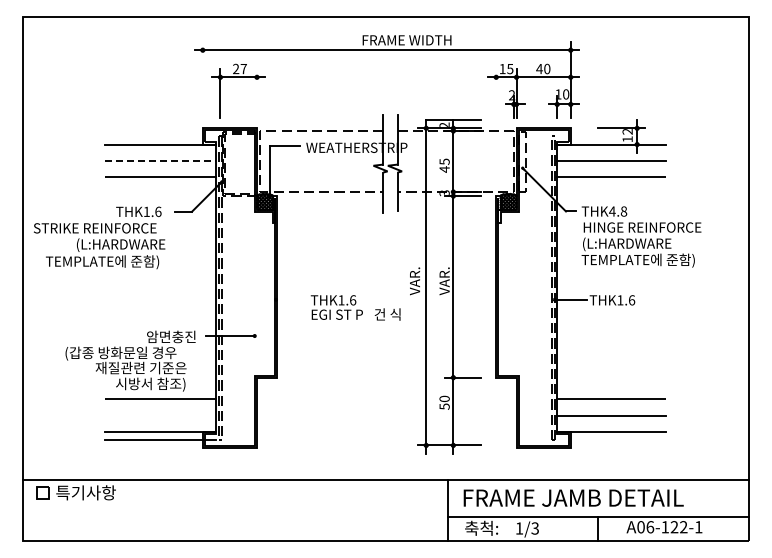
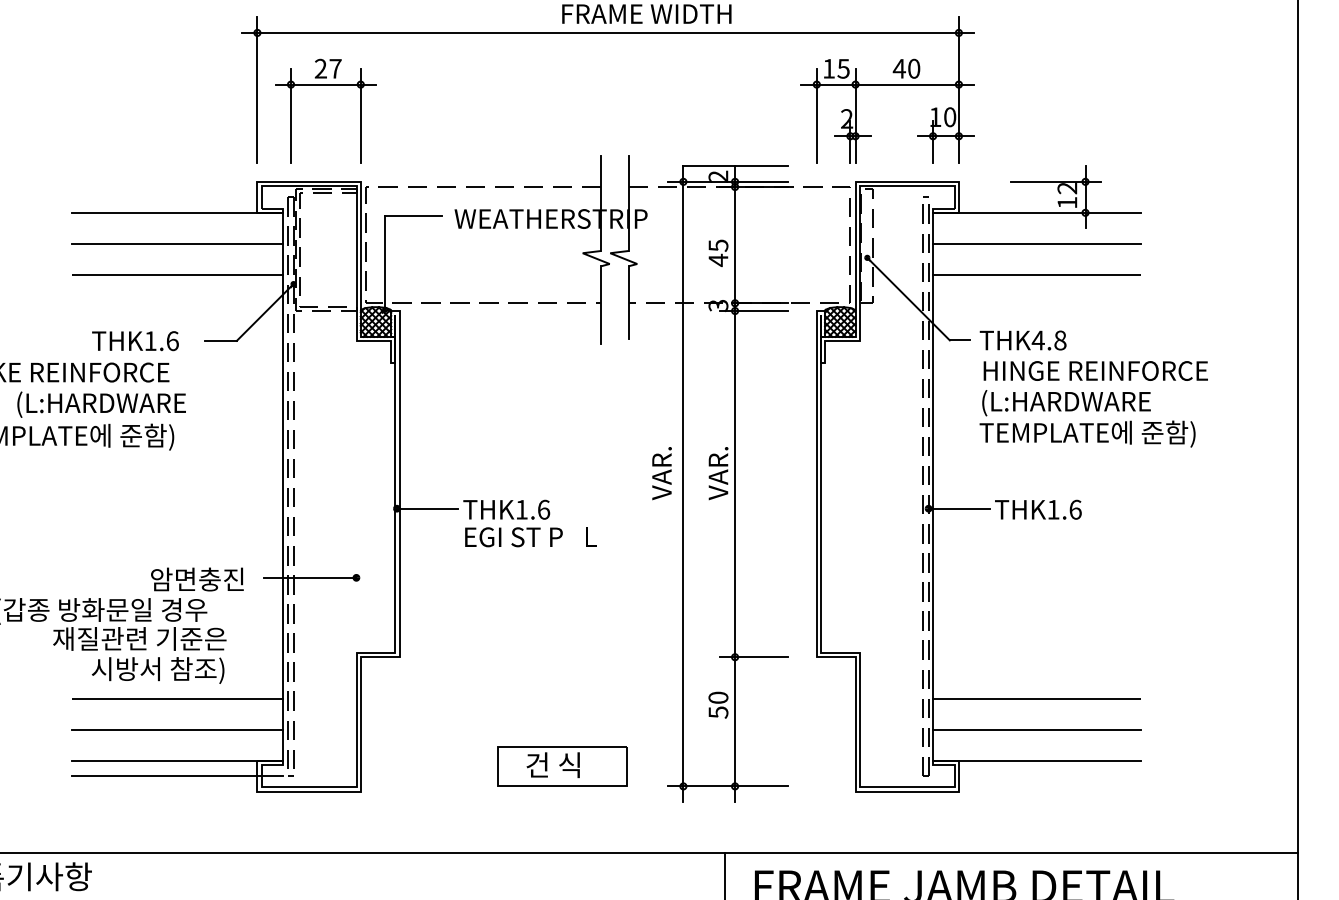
line: (202, 80) -> (256, 90), added
line: (257, 93) -> (361, 115), added
line: (496, 93) -> (817, 115), added
line: (161, 160) -> (178, 243), dashed -> solid
line: (292, 299) -> (428, 508), added
text: (387, 314) -> (609, 536), 건 식 -> L
line: (160, 415) -> (176, 729), added
part: (362, 434) -> (561, 765), added

